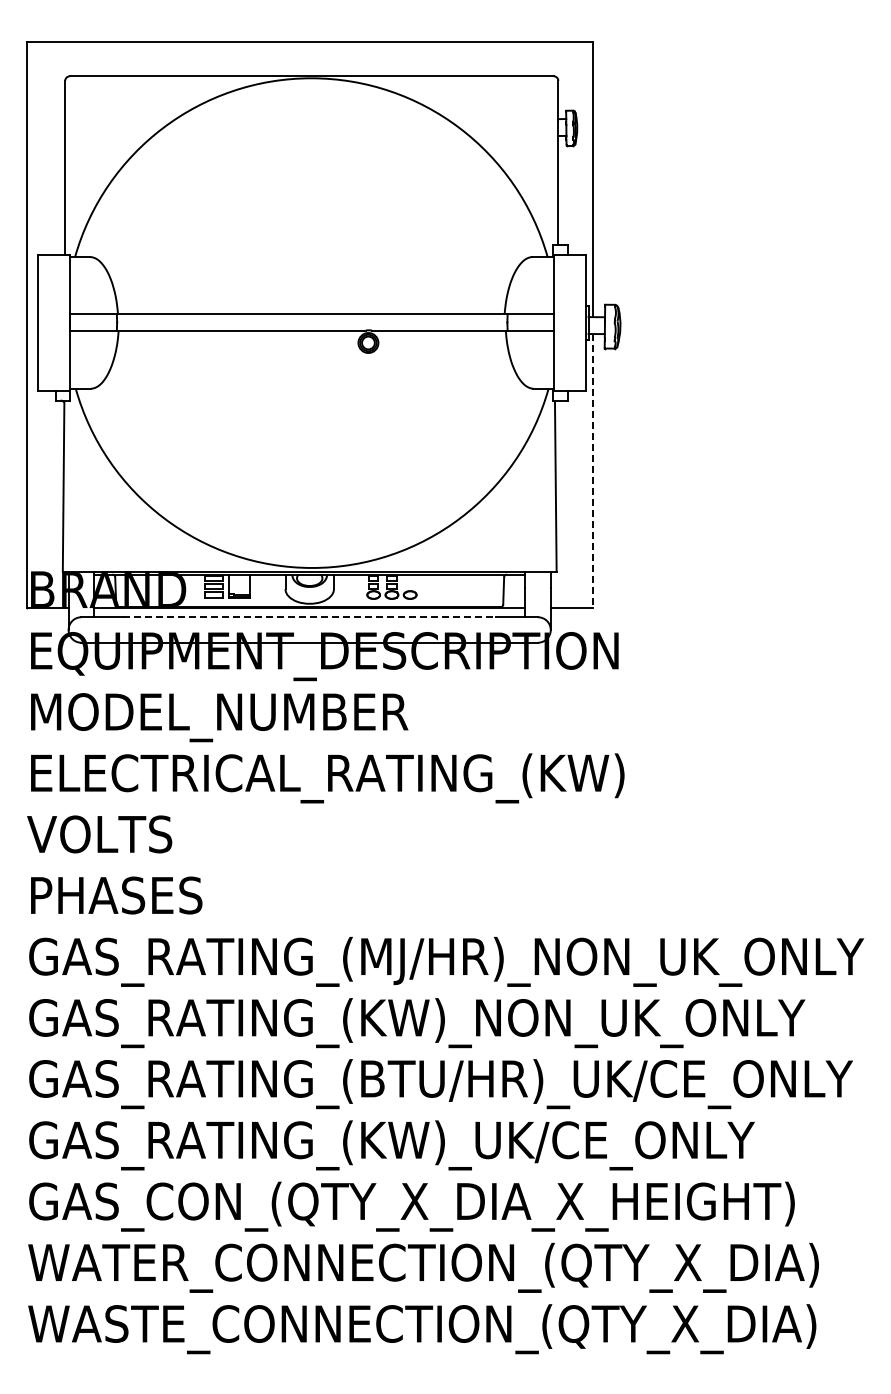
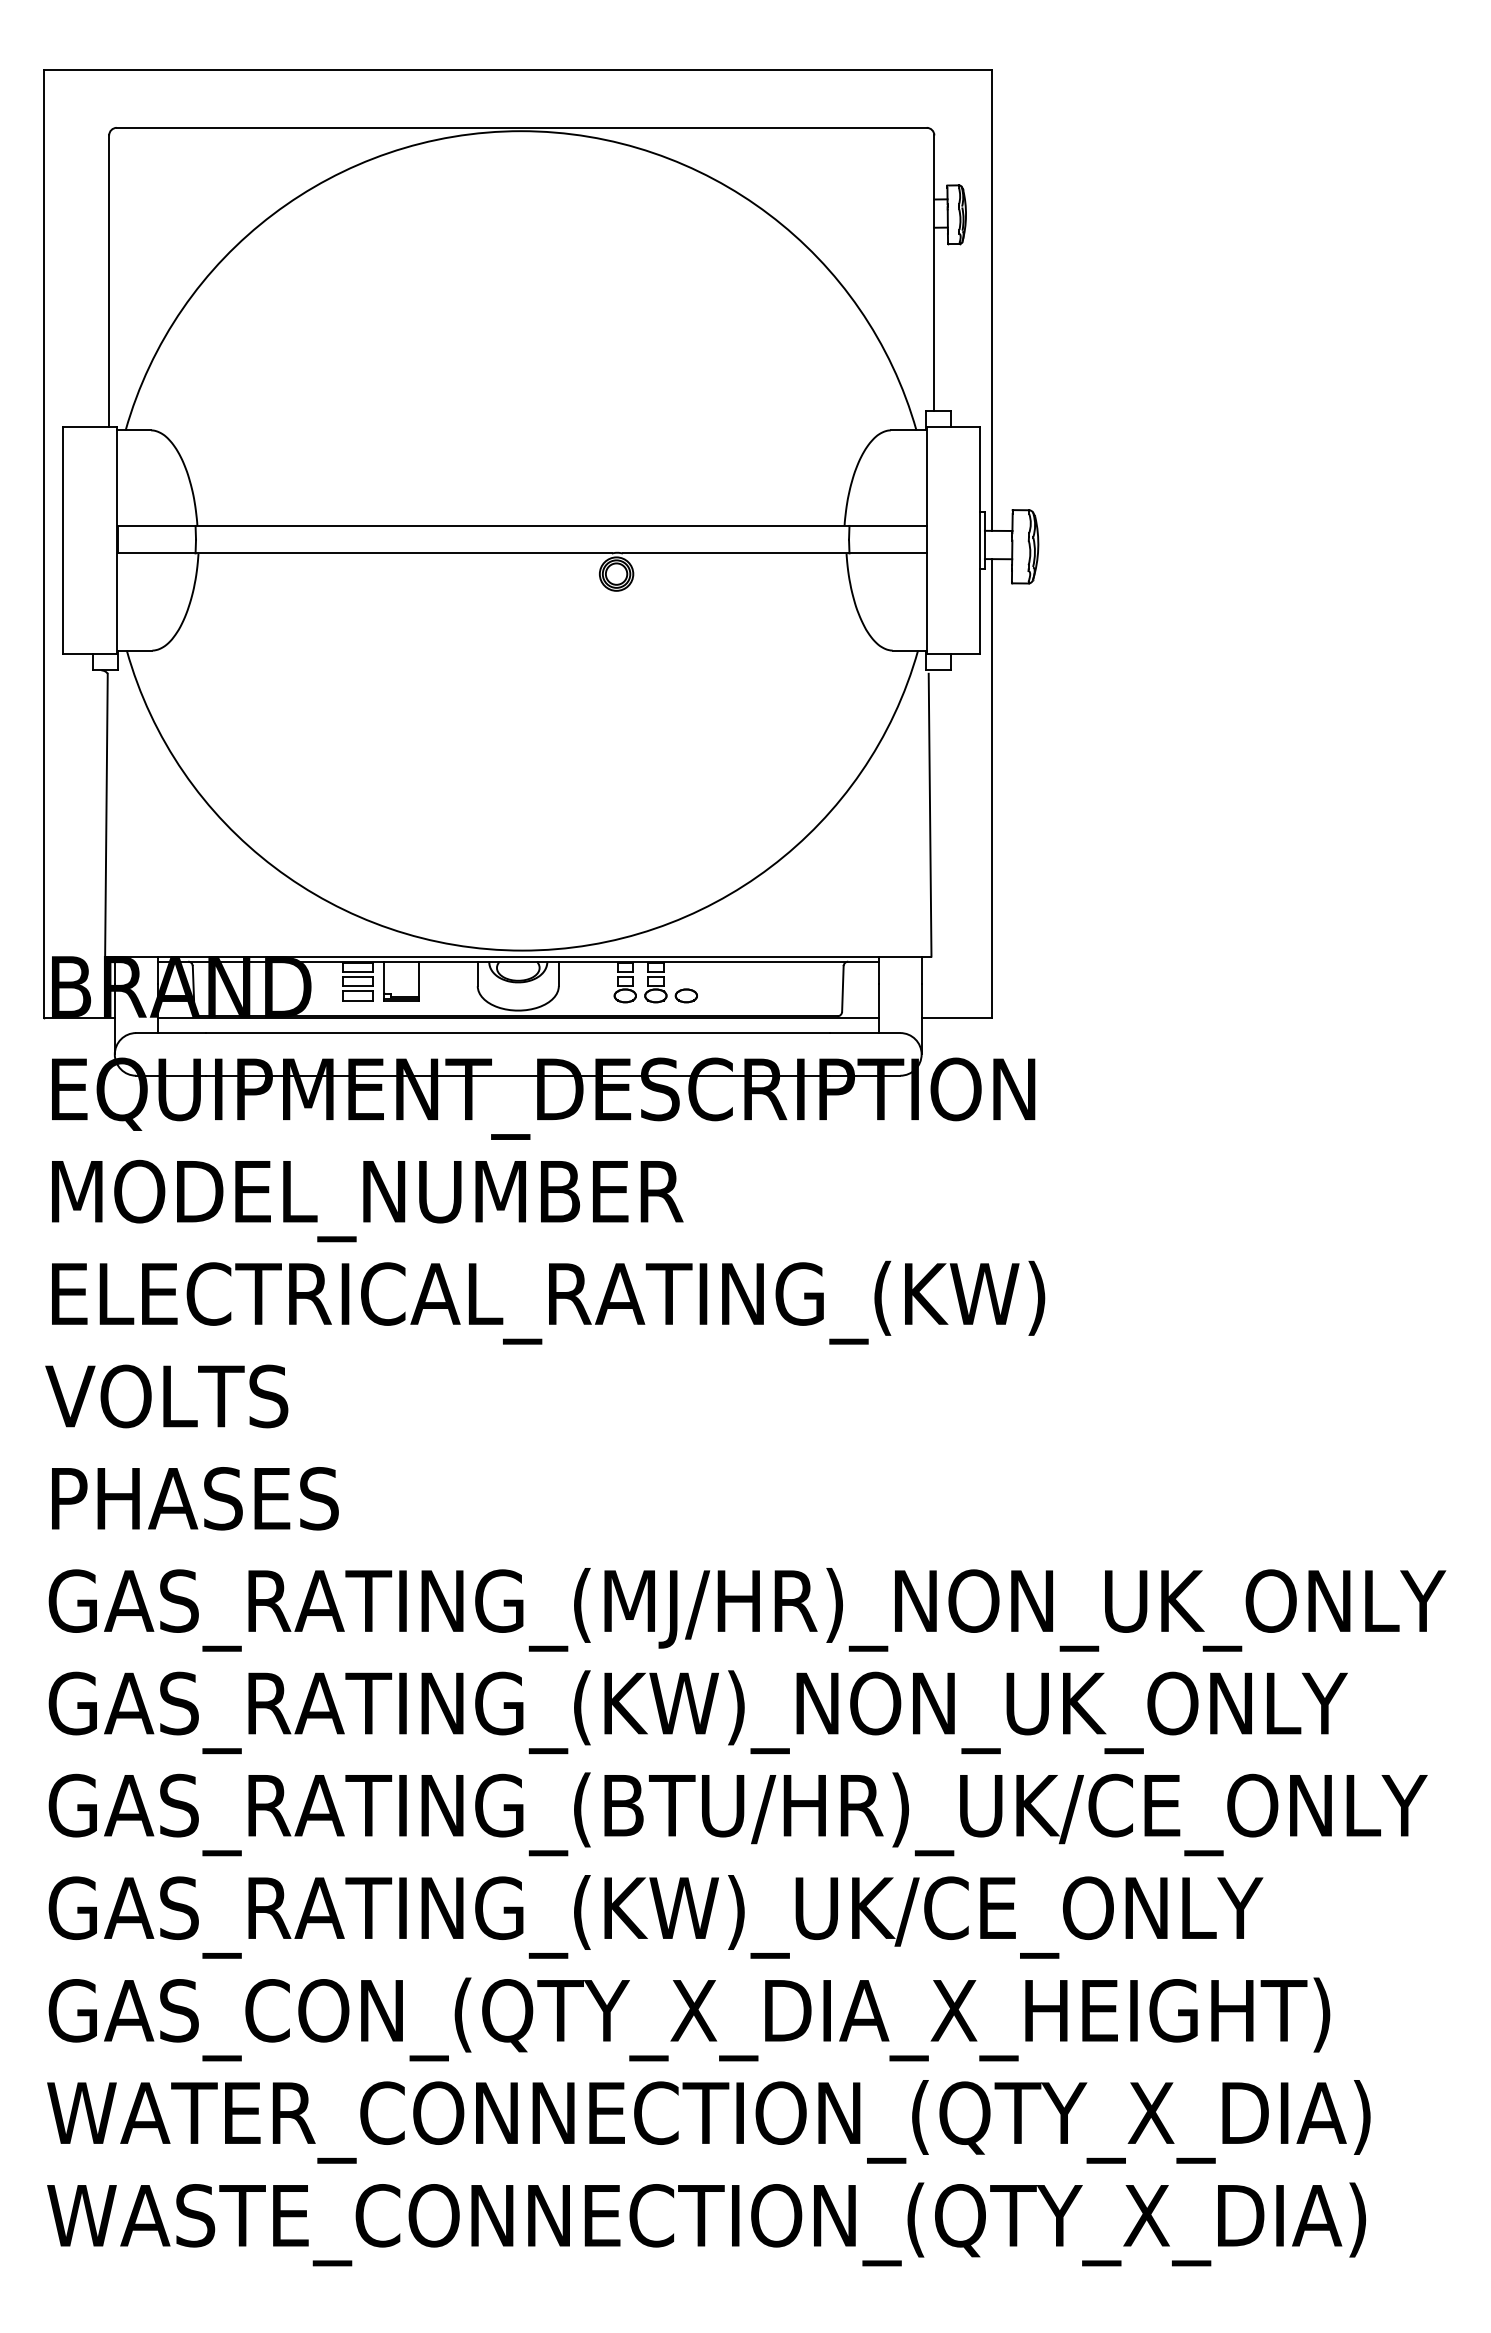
line: (592, 471) -> (991, 789), dashed -> solid
line: (310, 617) -> (519, 1033), dashed -> solid

